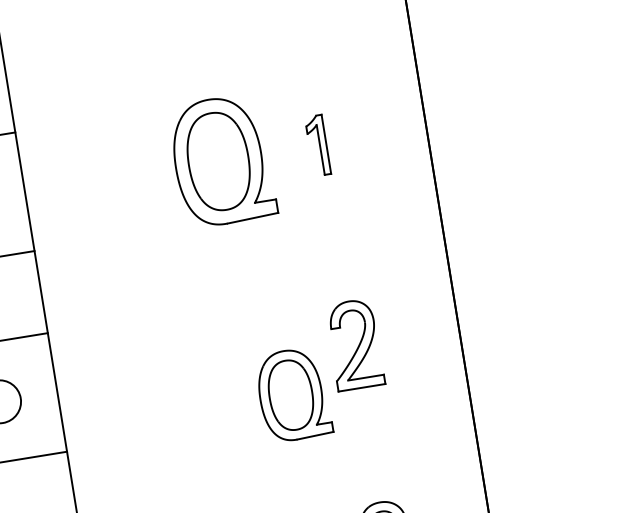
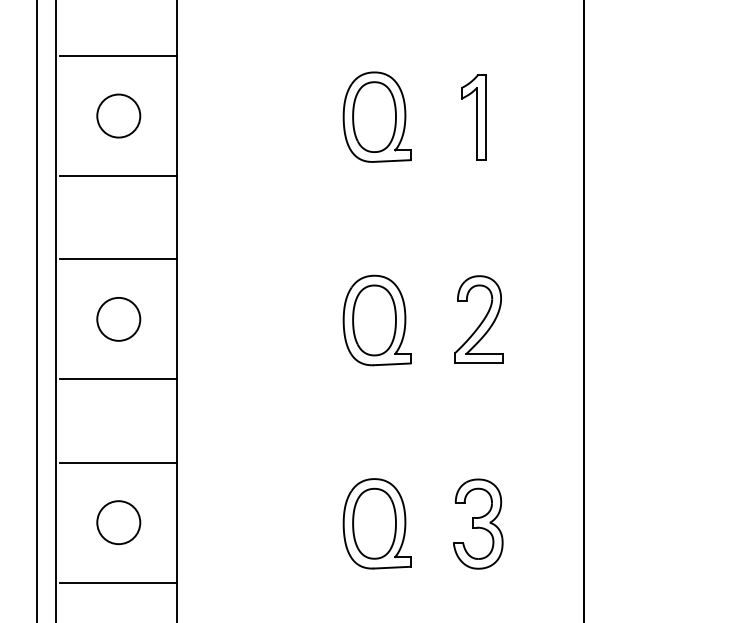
part: (317, 145) -> (473, 117), size x1.43
part: (221, 160) -> (376, 116), size x0.71
part: (292, 394) -> (376, 320), moved

